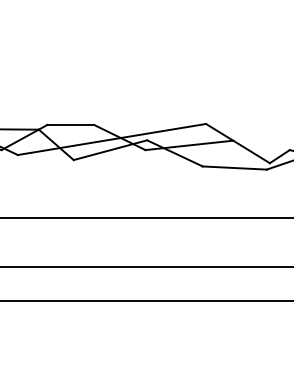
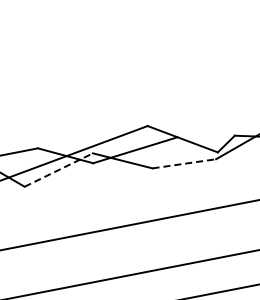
line: (110, 150) -> (58, 170), solid -> dashed
line: (235, 168) -> (185, 164), solid -> dashed

